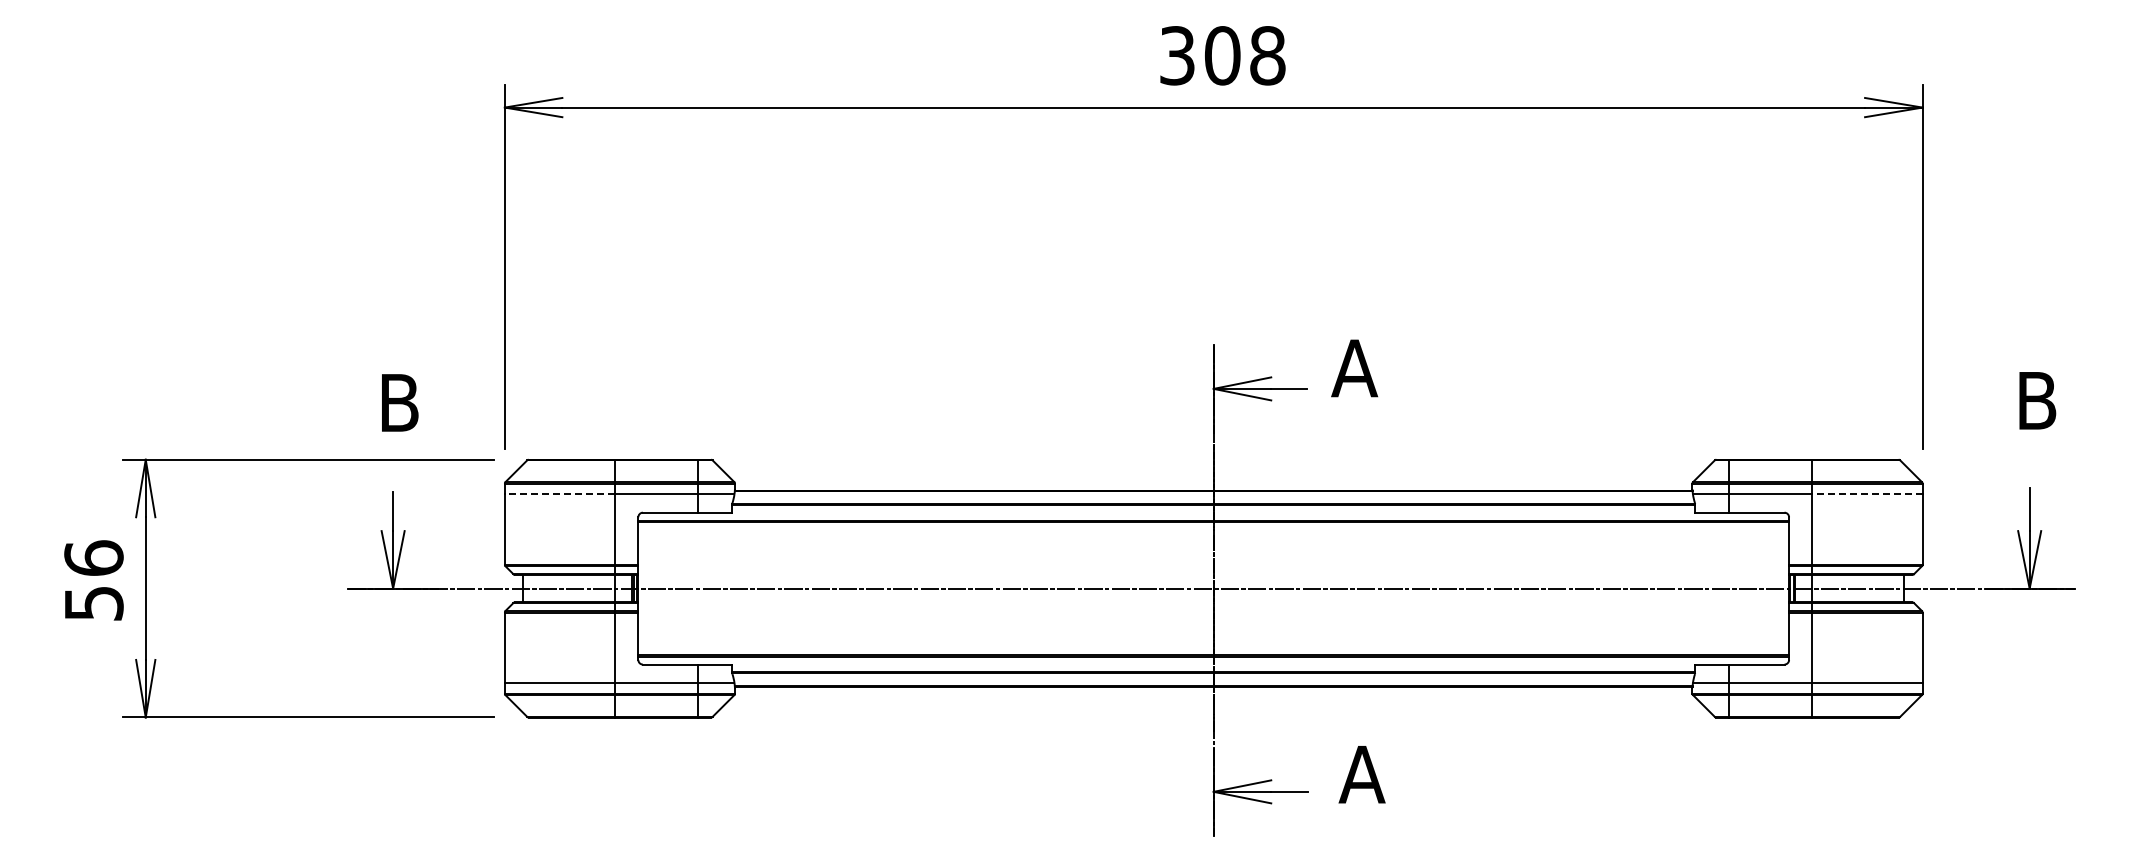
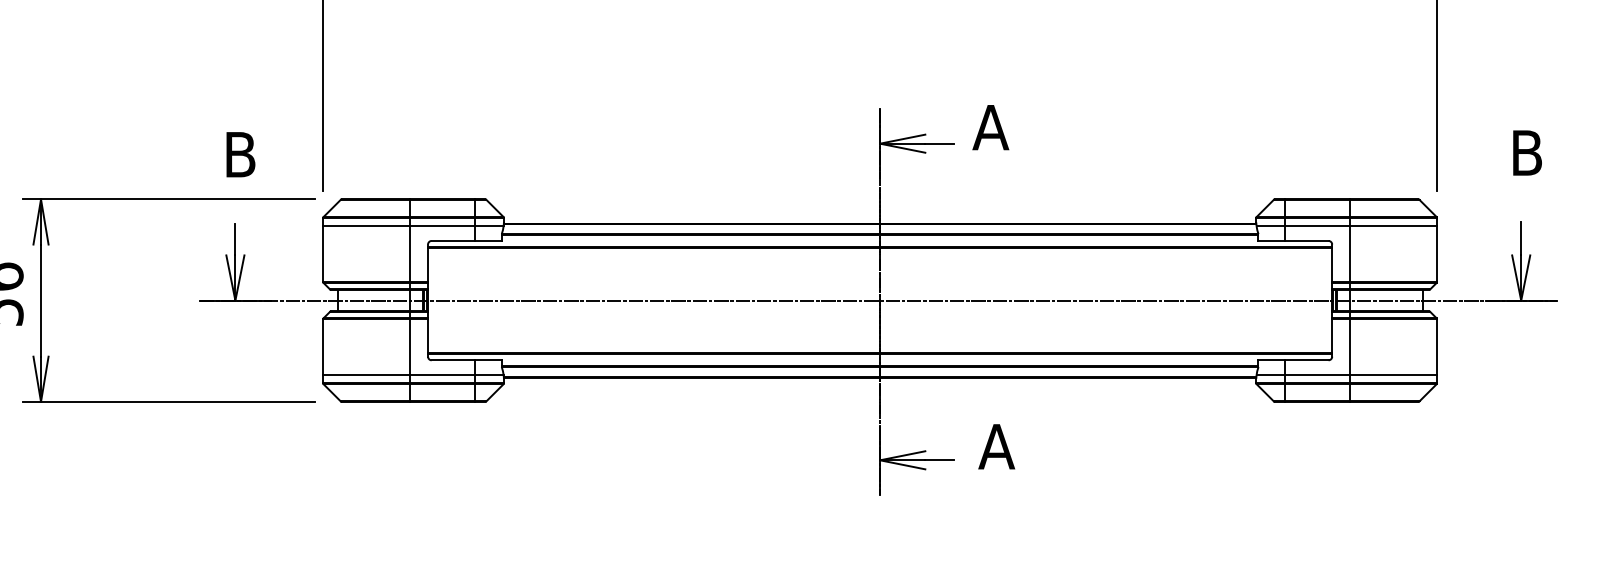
line: (559, 494) -> (366, 226), dashed -> solid
line: (1866, 494) -> (1393, 226), dashed -> solid

